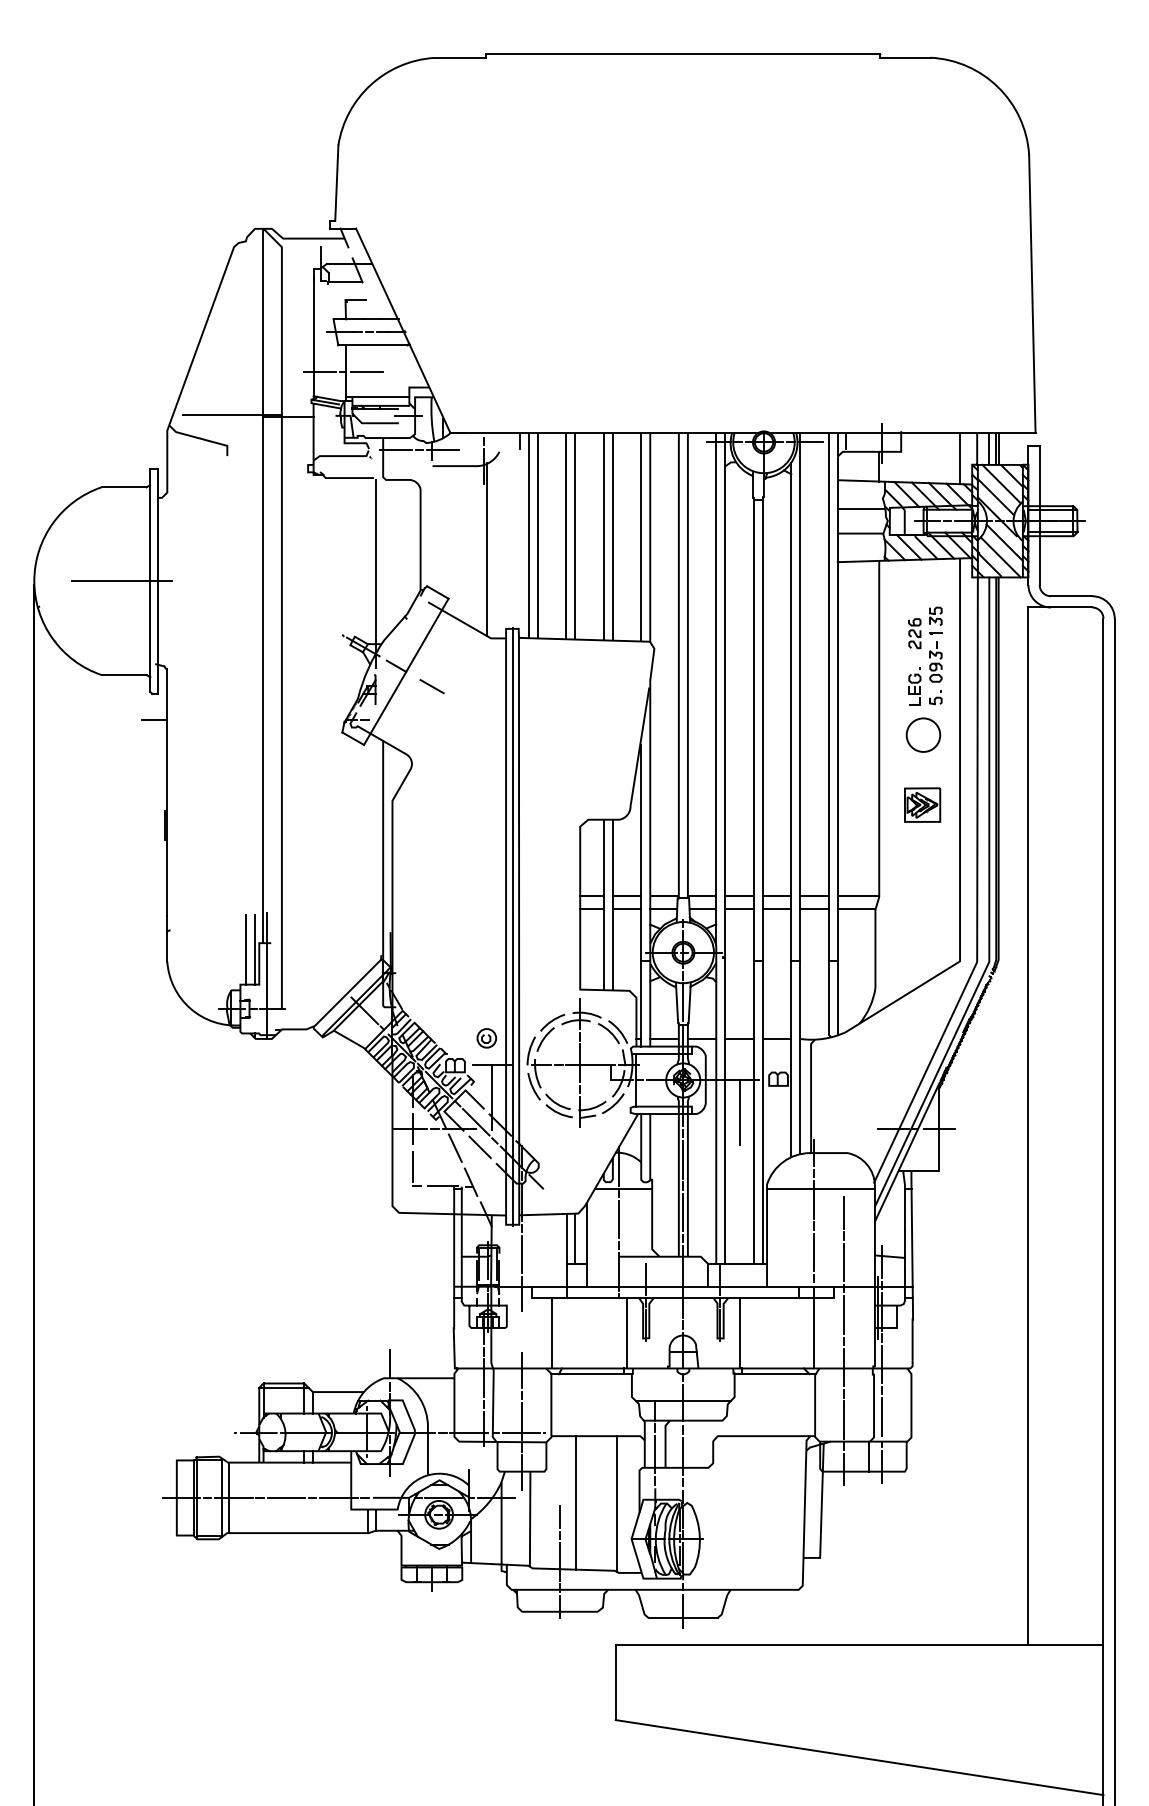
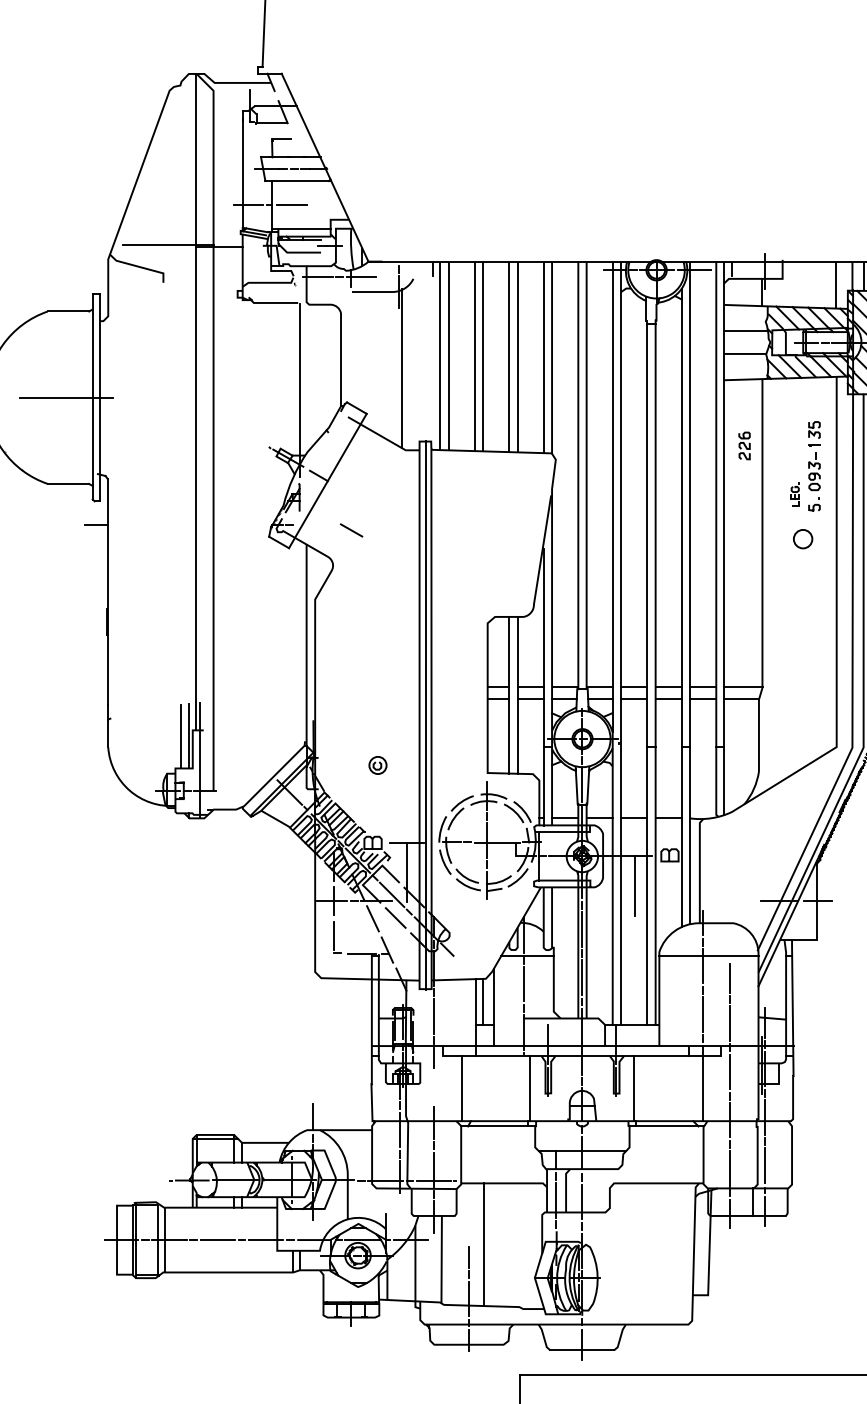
part: (914, 633) -> (744, 445), moved
line: (431, 686) -> (351, 530), moved
part: (914, 686) -> (794, 494), size x0.7
circle: (923, 734) -> (803, 538), size x0.6
part: (922, 804) -> (802, 602), removed
part: (486, 1038) -> (377, 765), moved
line: (617, 1504) -> (521, 1246), removed

